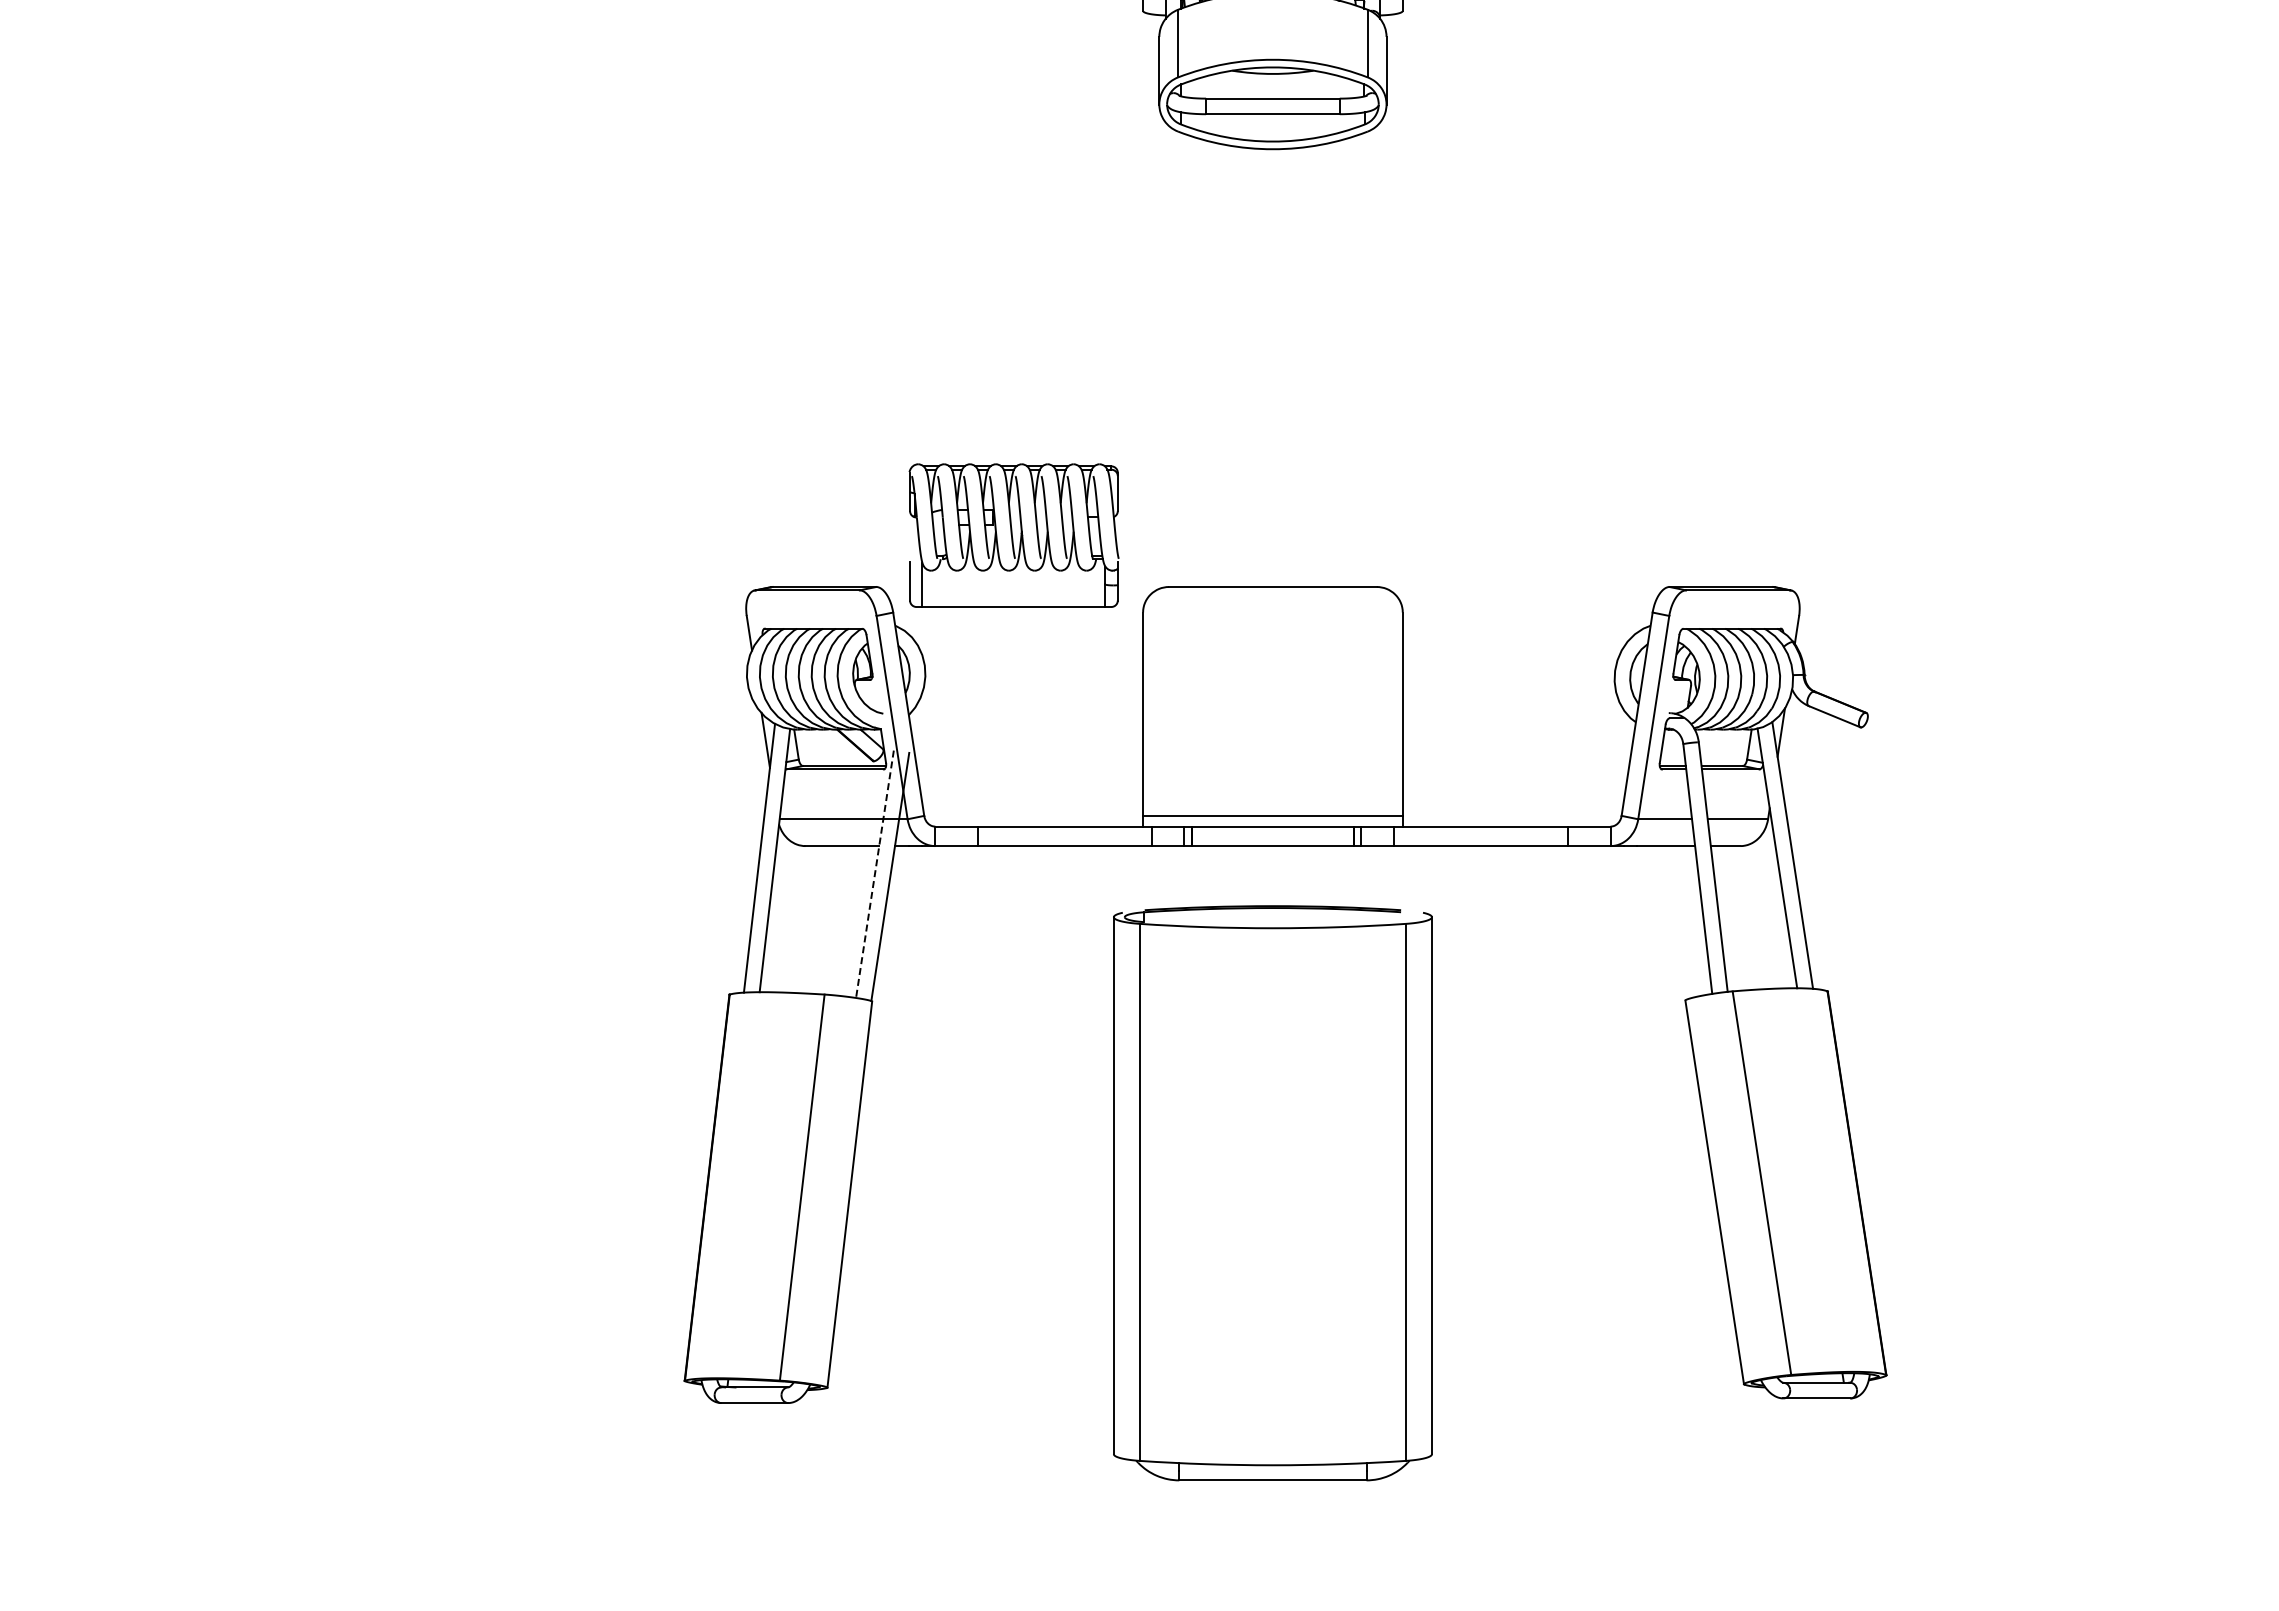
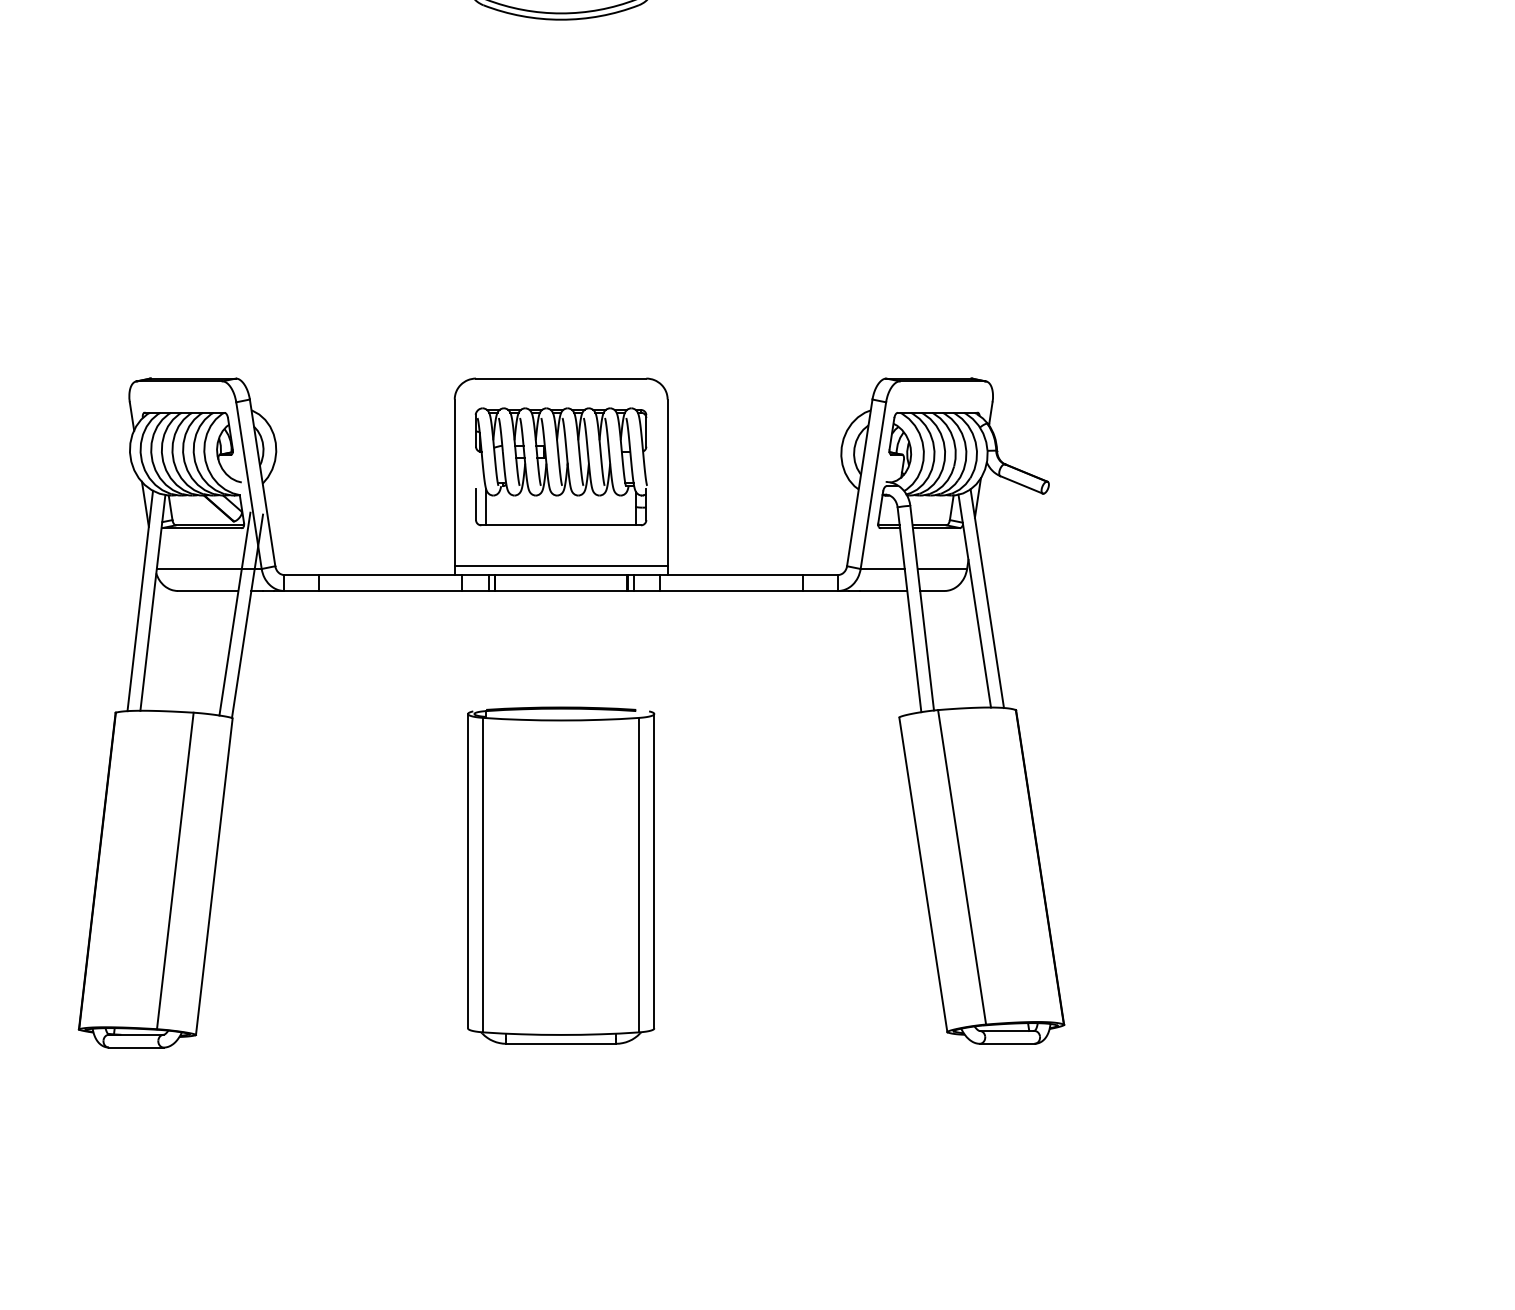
part: (1013, 535) -> (560, 466), moved
line: (874, 874) -> (234, 614), dashed -> solid
part: (1272, 1193) -> (560, 875), size x0.71

